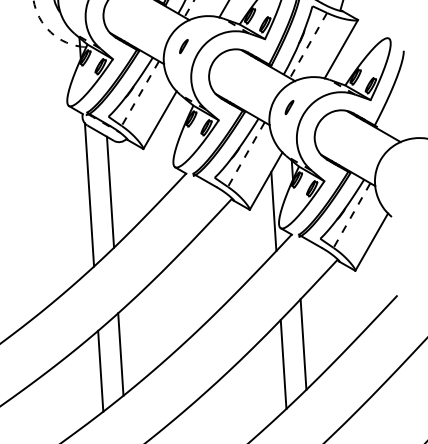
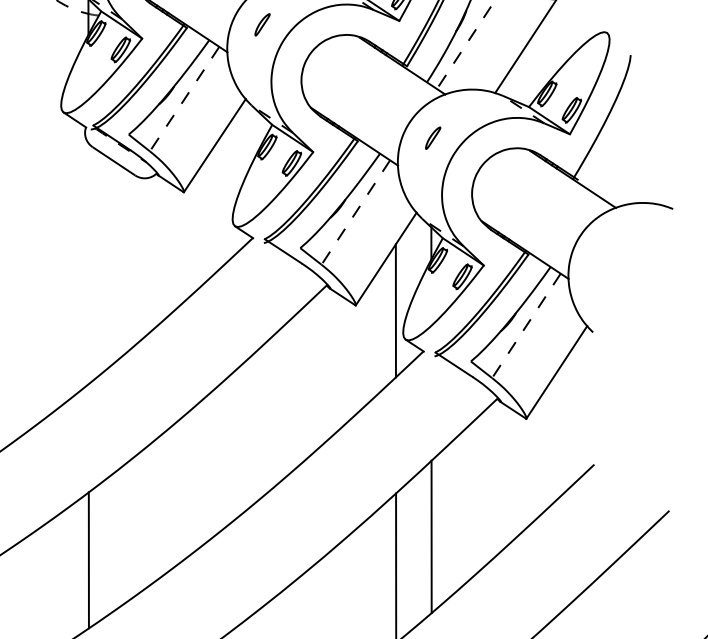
line: (110, 191) -> (124, 260), removed
line: (89, 194) -> (88, 262), removed
line: (120, 354) -> (123, 534), removed

